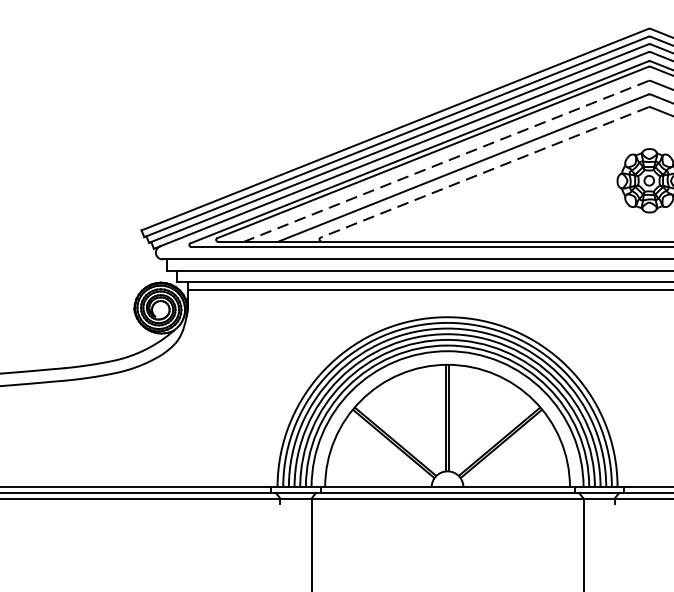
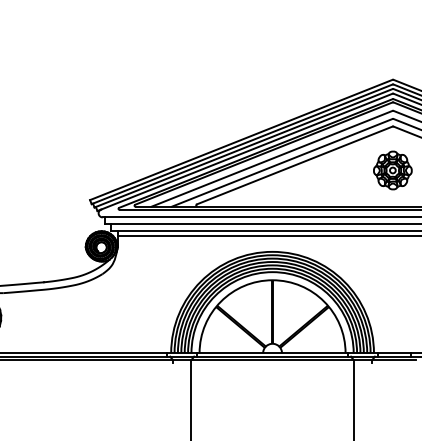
line: (445, 160) -> (271, 158), dashed -> solid
line: (484, 172) -> (294, 165), dashed -> solid

